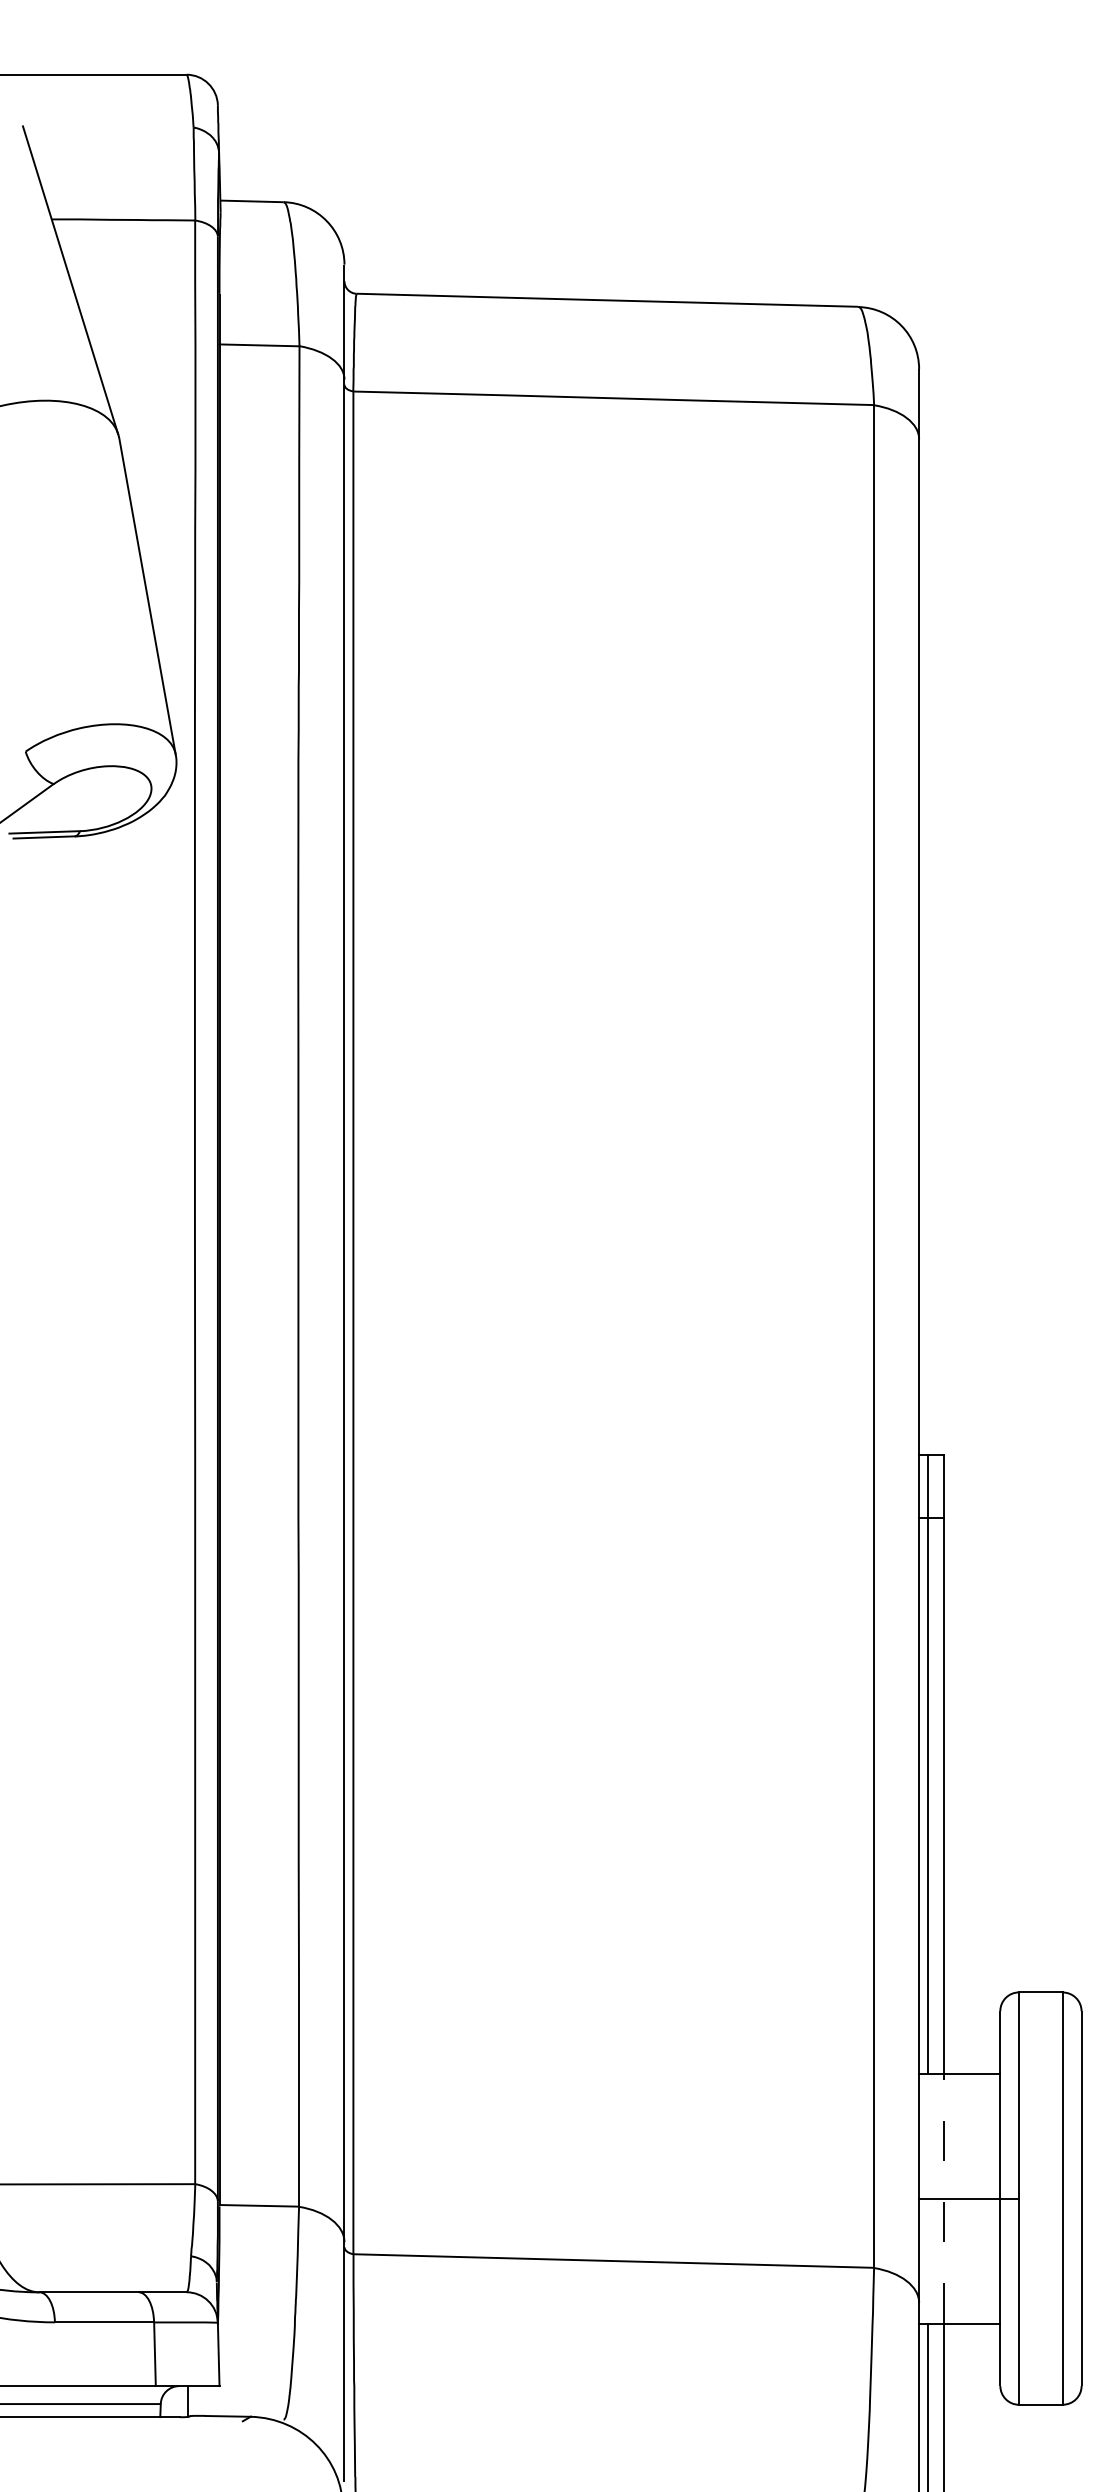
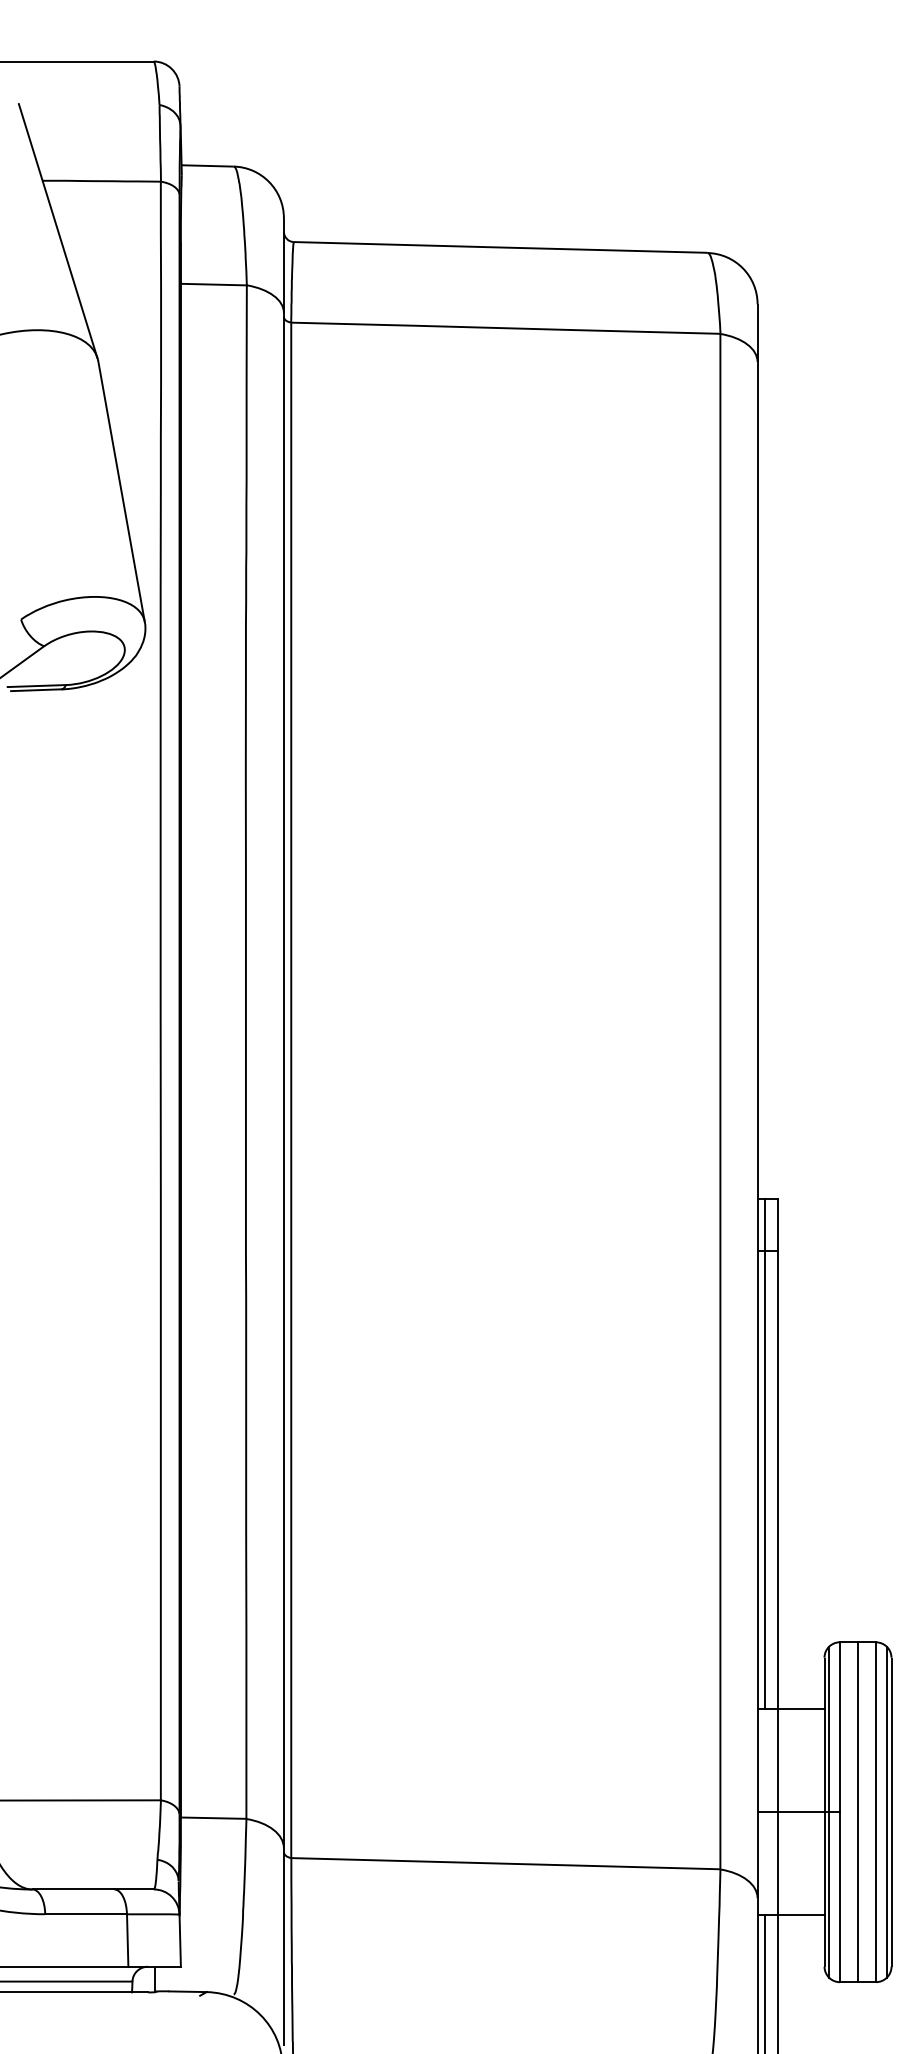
line: (944, 2198) -> (778, 1812), dashed -> solid
line: (1005, 2198) -> (828, 1812), added
line: (1040, 2198) -> (857, 1812), added
line: (1075, 2198) -> (886, 1812), added

